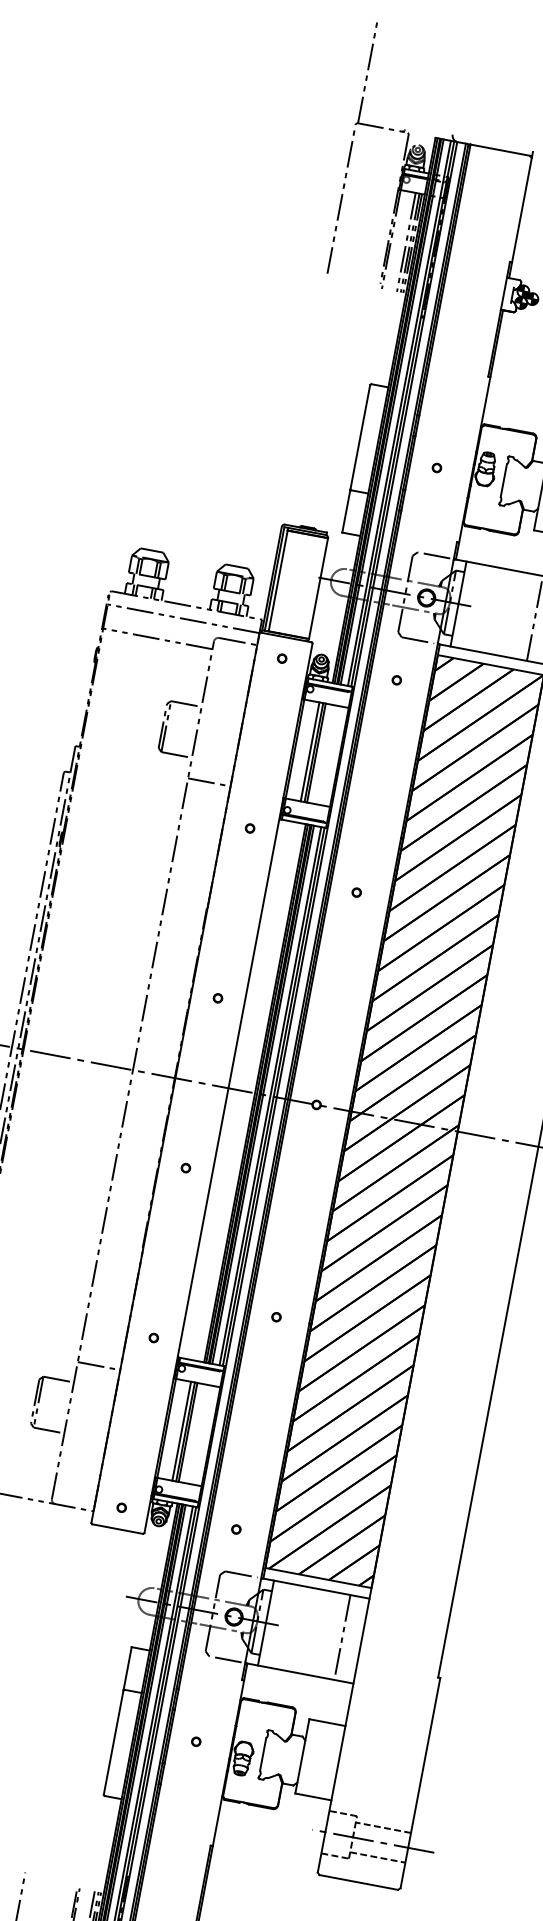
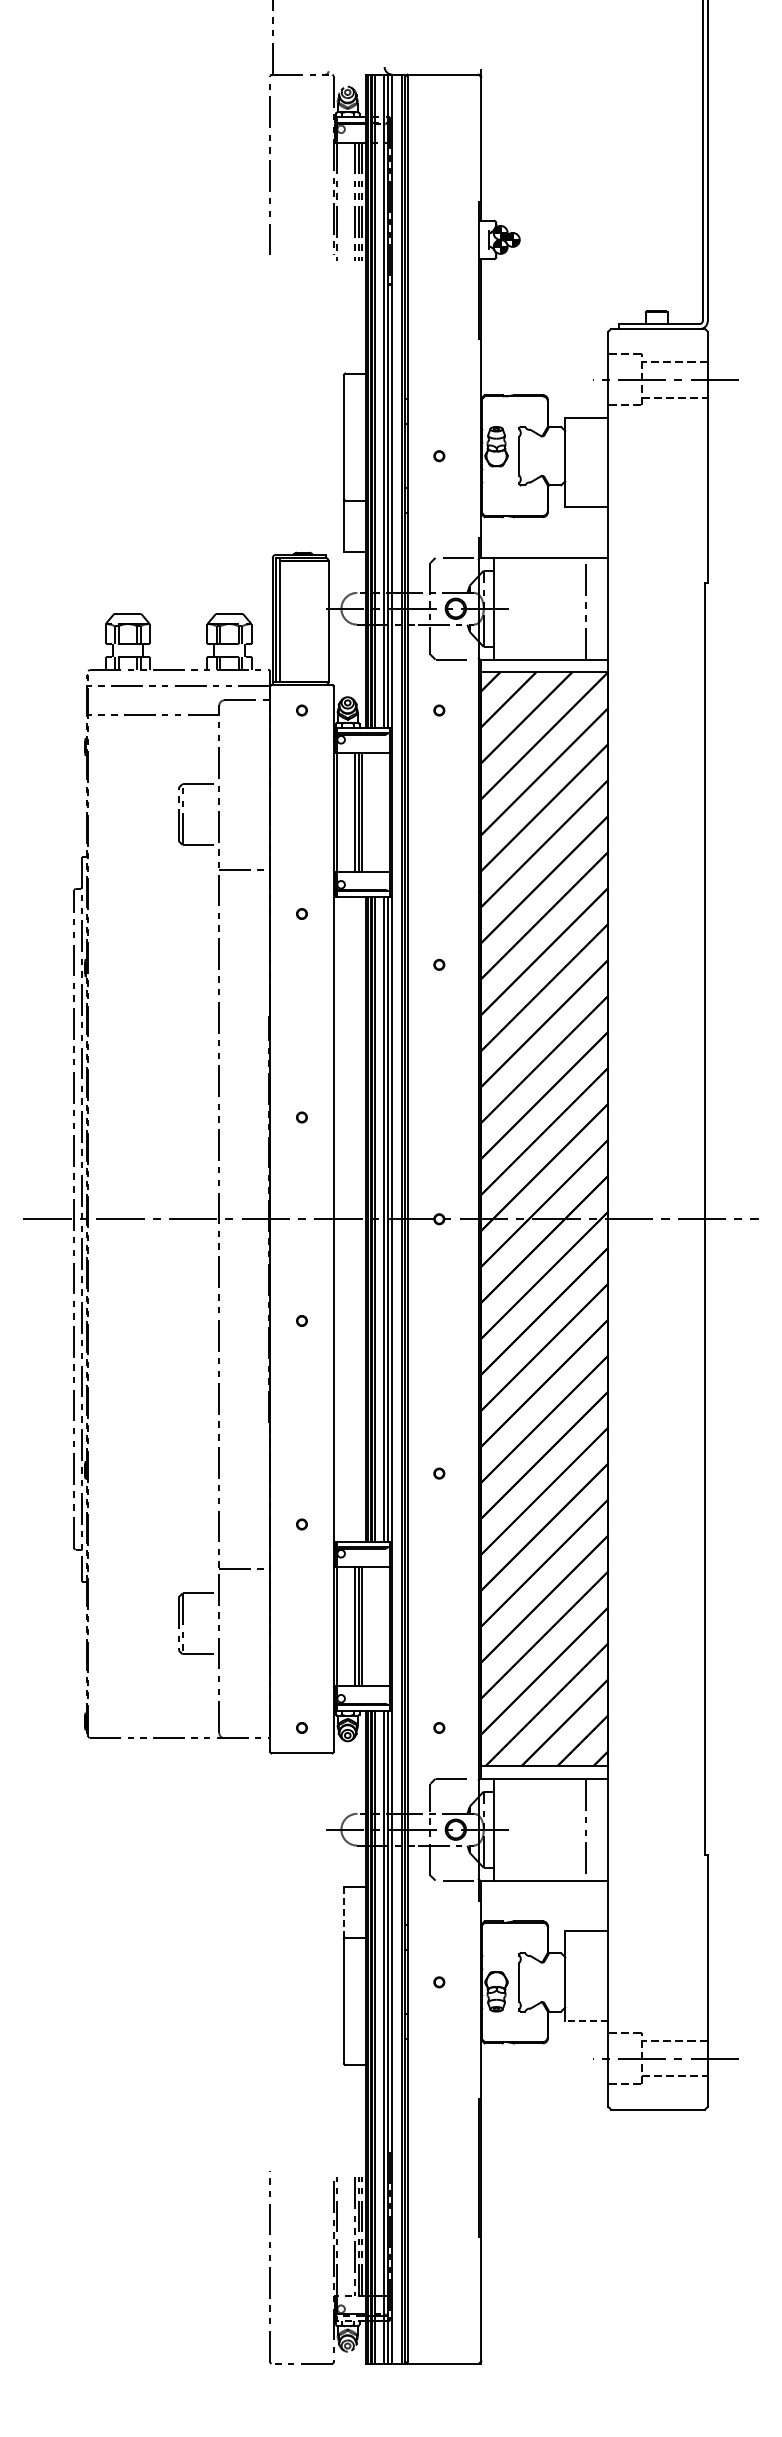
line: (127, 1668) -> (343, 1912), solid -> dashed
line: (313, 1796) -> (586, 2020), solid -> dashed

